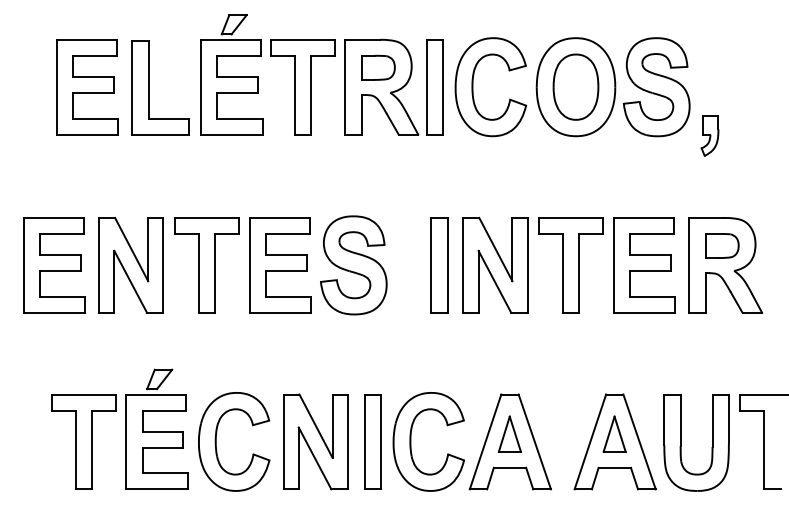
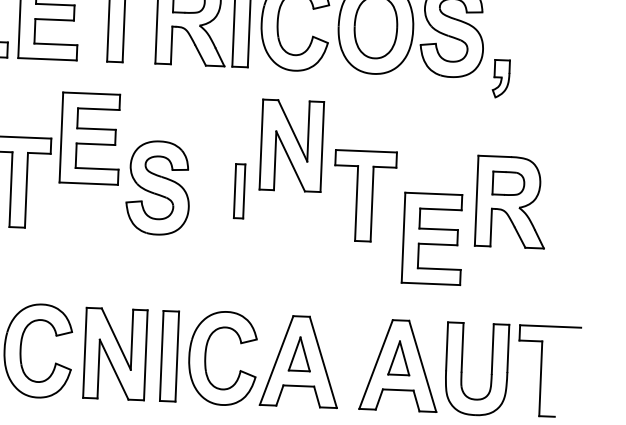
part: (495, 264) -> (291, 145), moved
part: (280, 265) -> (90, 138), moved
part: (439, 265) -> (239, 191), size x0.6
part: (644, 265) -> (432, 239), moved

